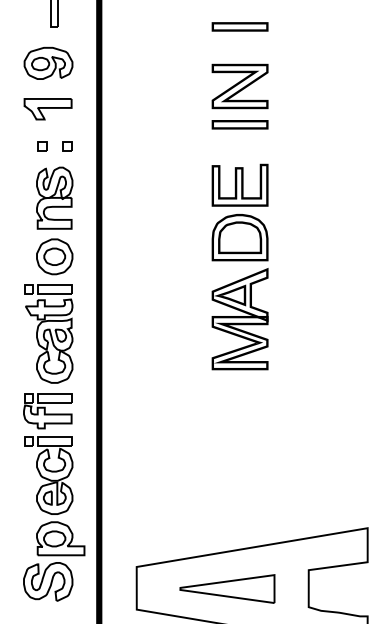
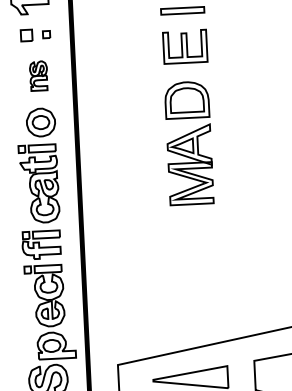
part: (42, 146) -> (27, 35), size x1.6
part: (239, 184) -> (184, 46), moved
part: (54, 197) -> (38, 75), size x0.6

